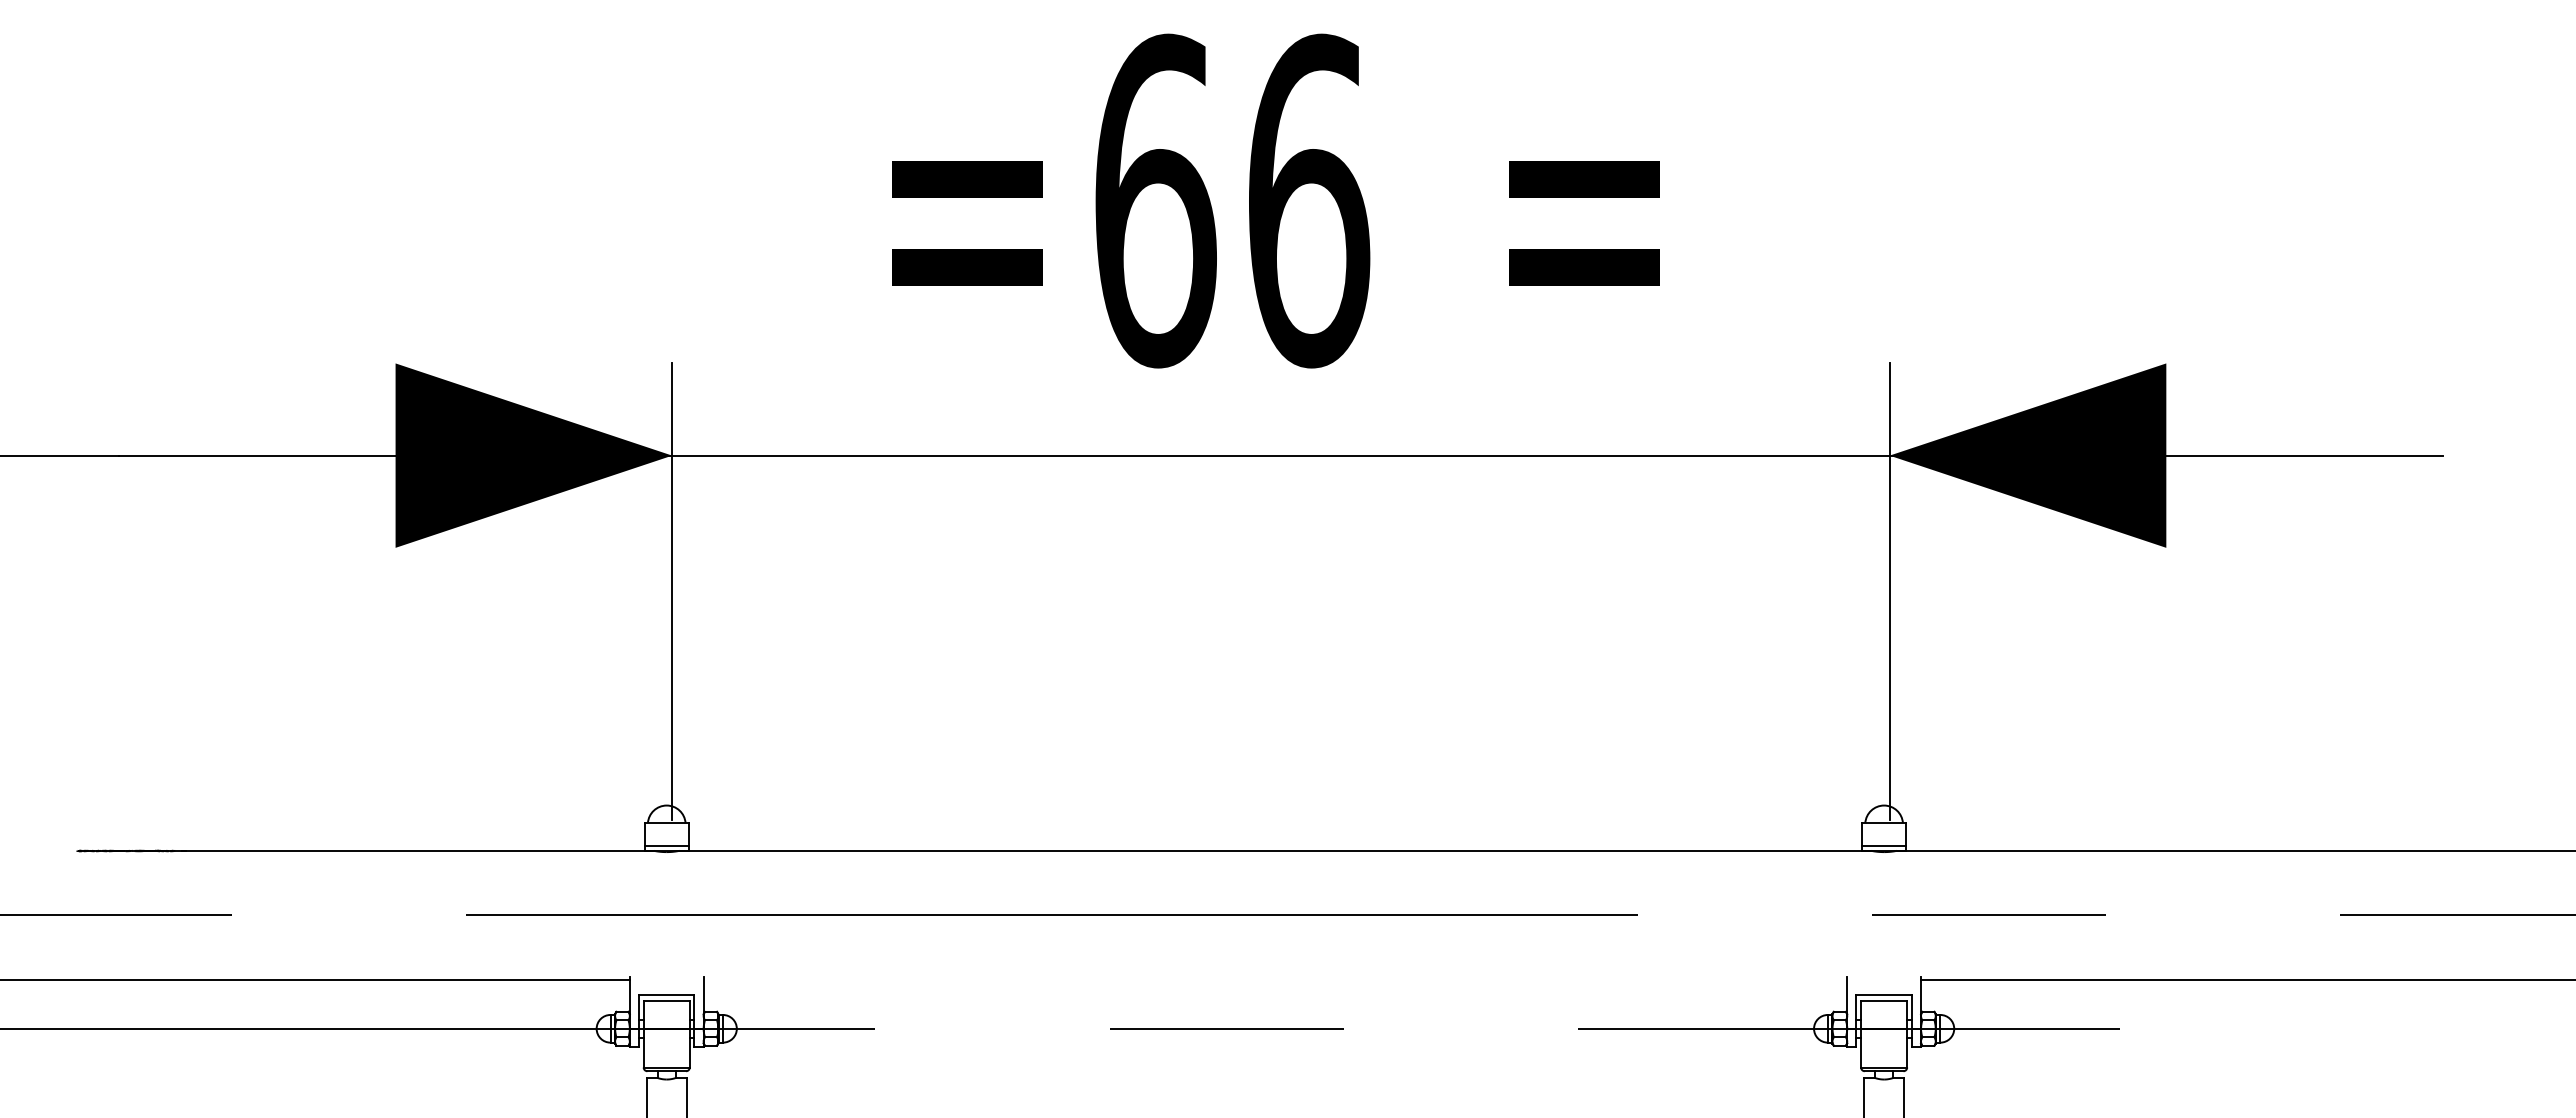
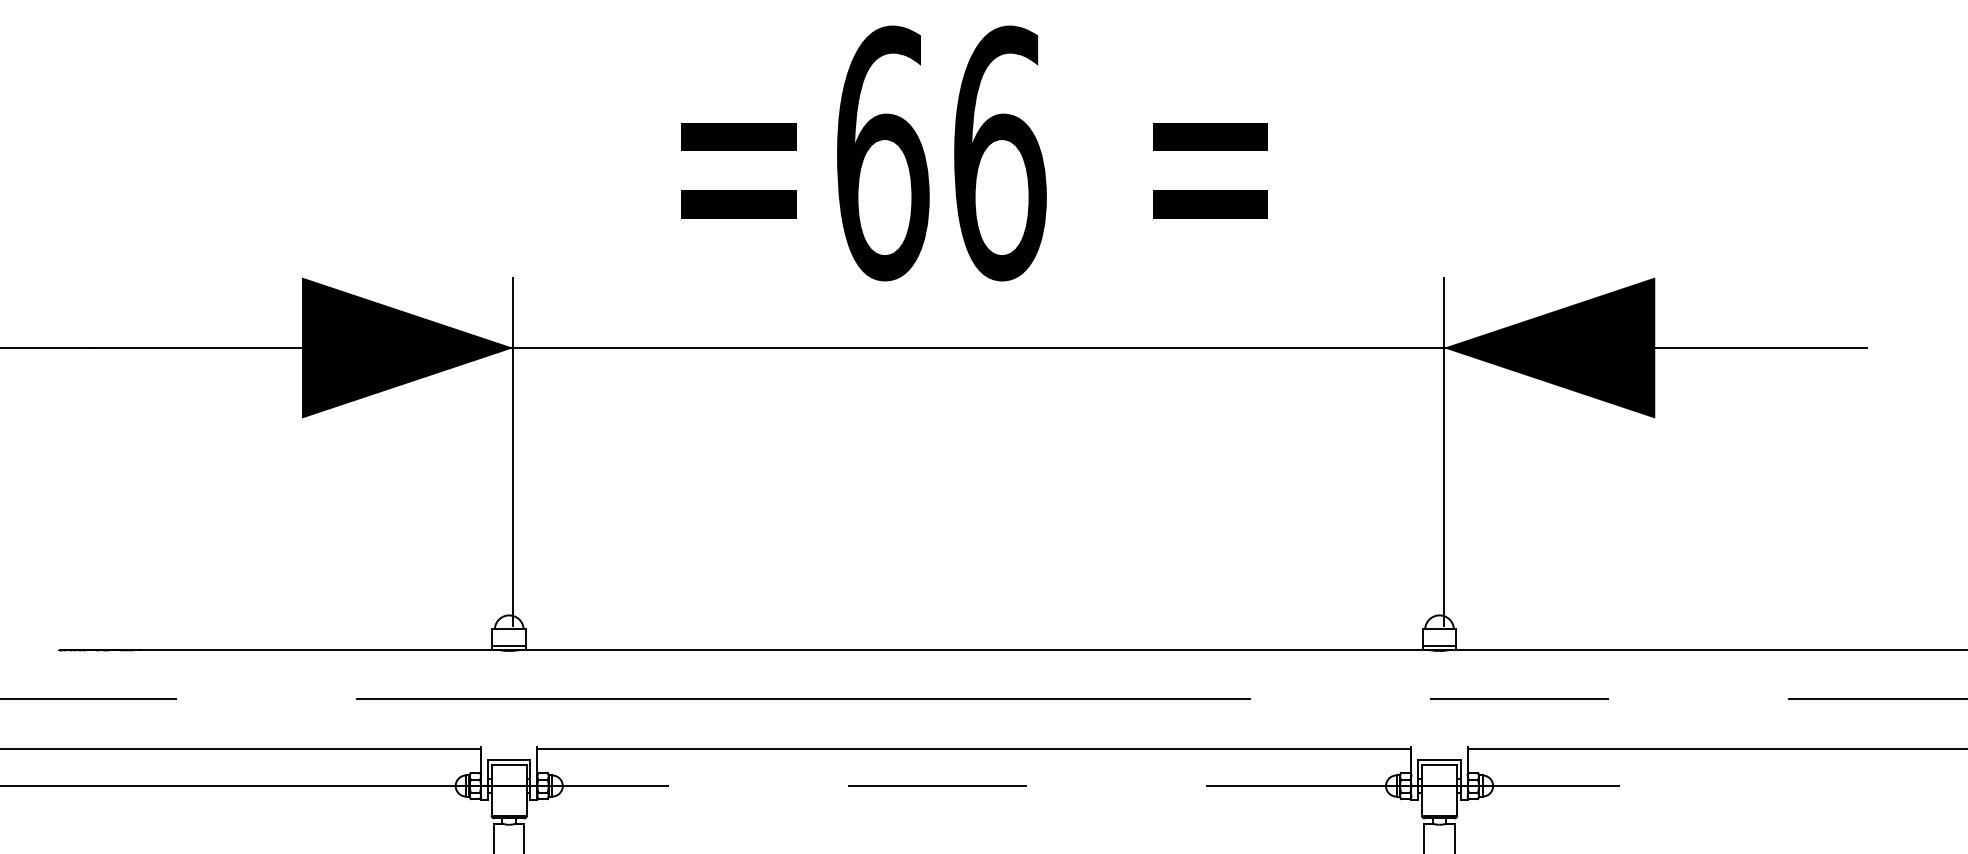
line: (1275, 979) -> (974, 748), added

